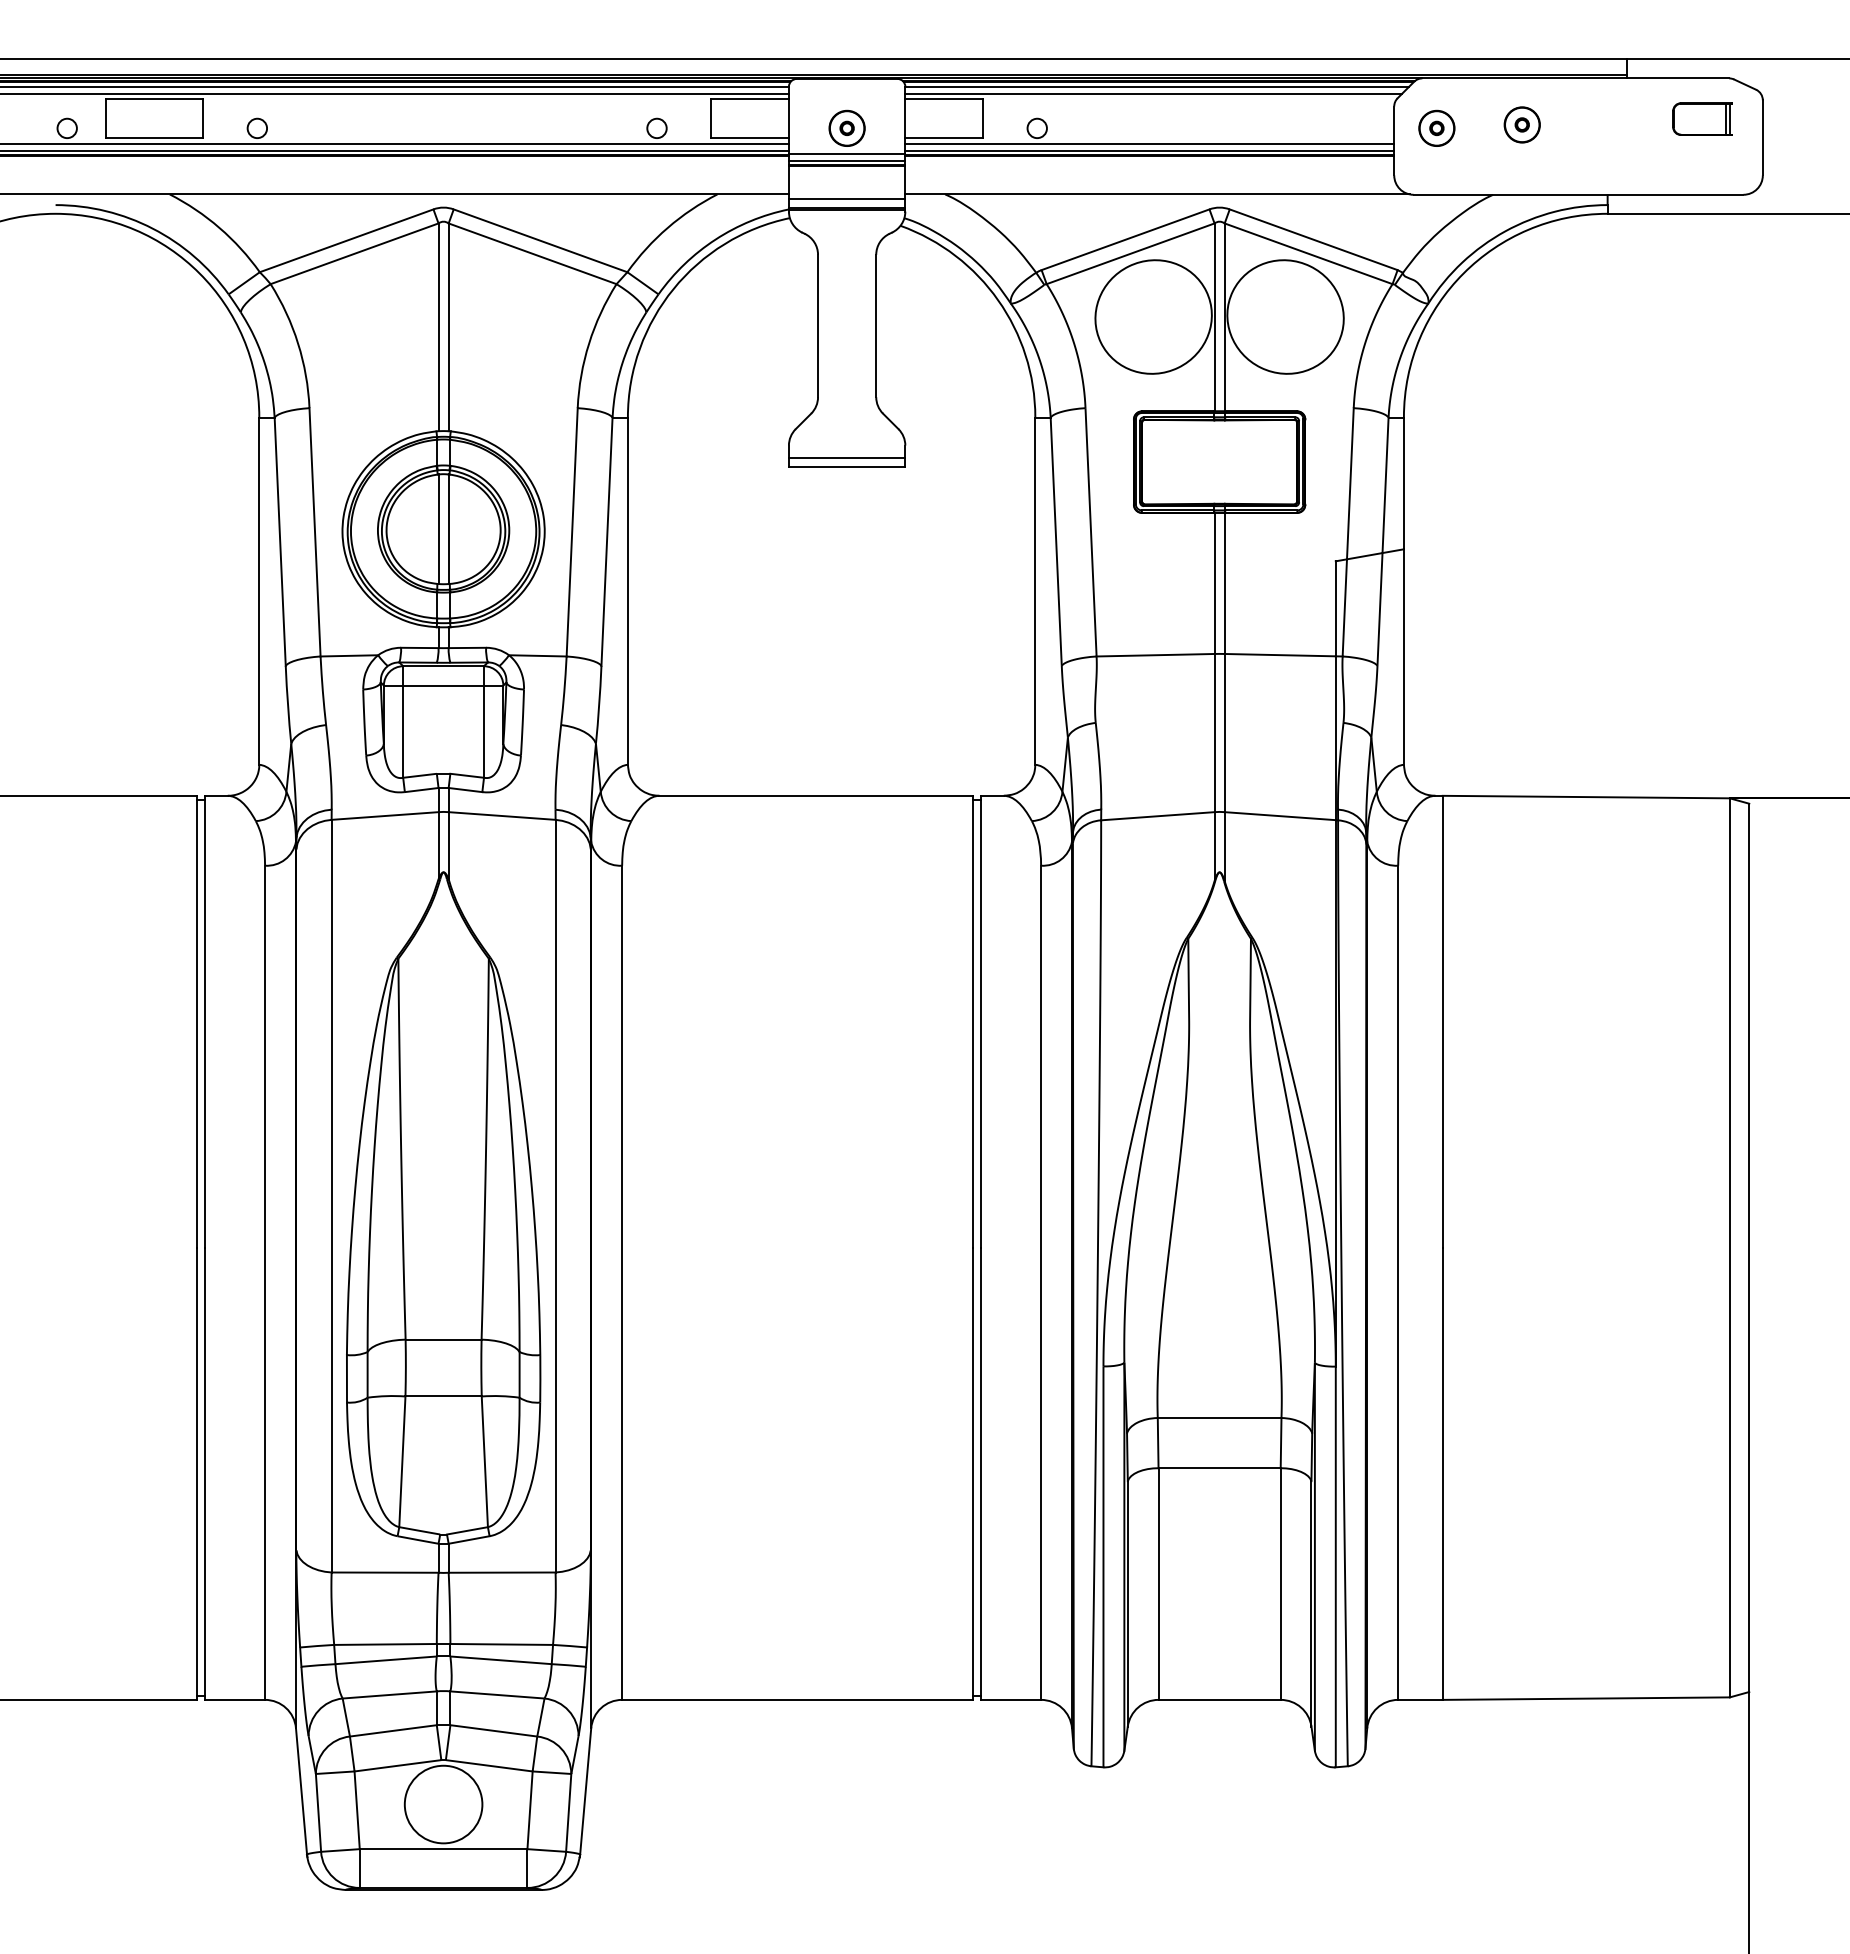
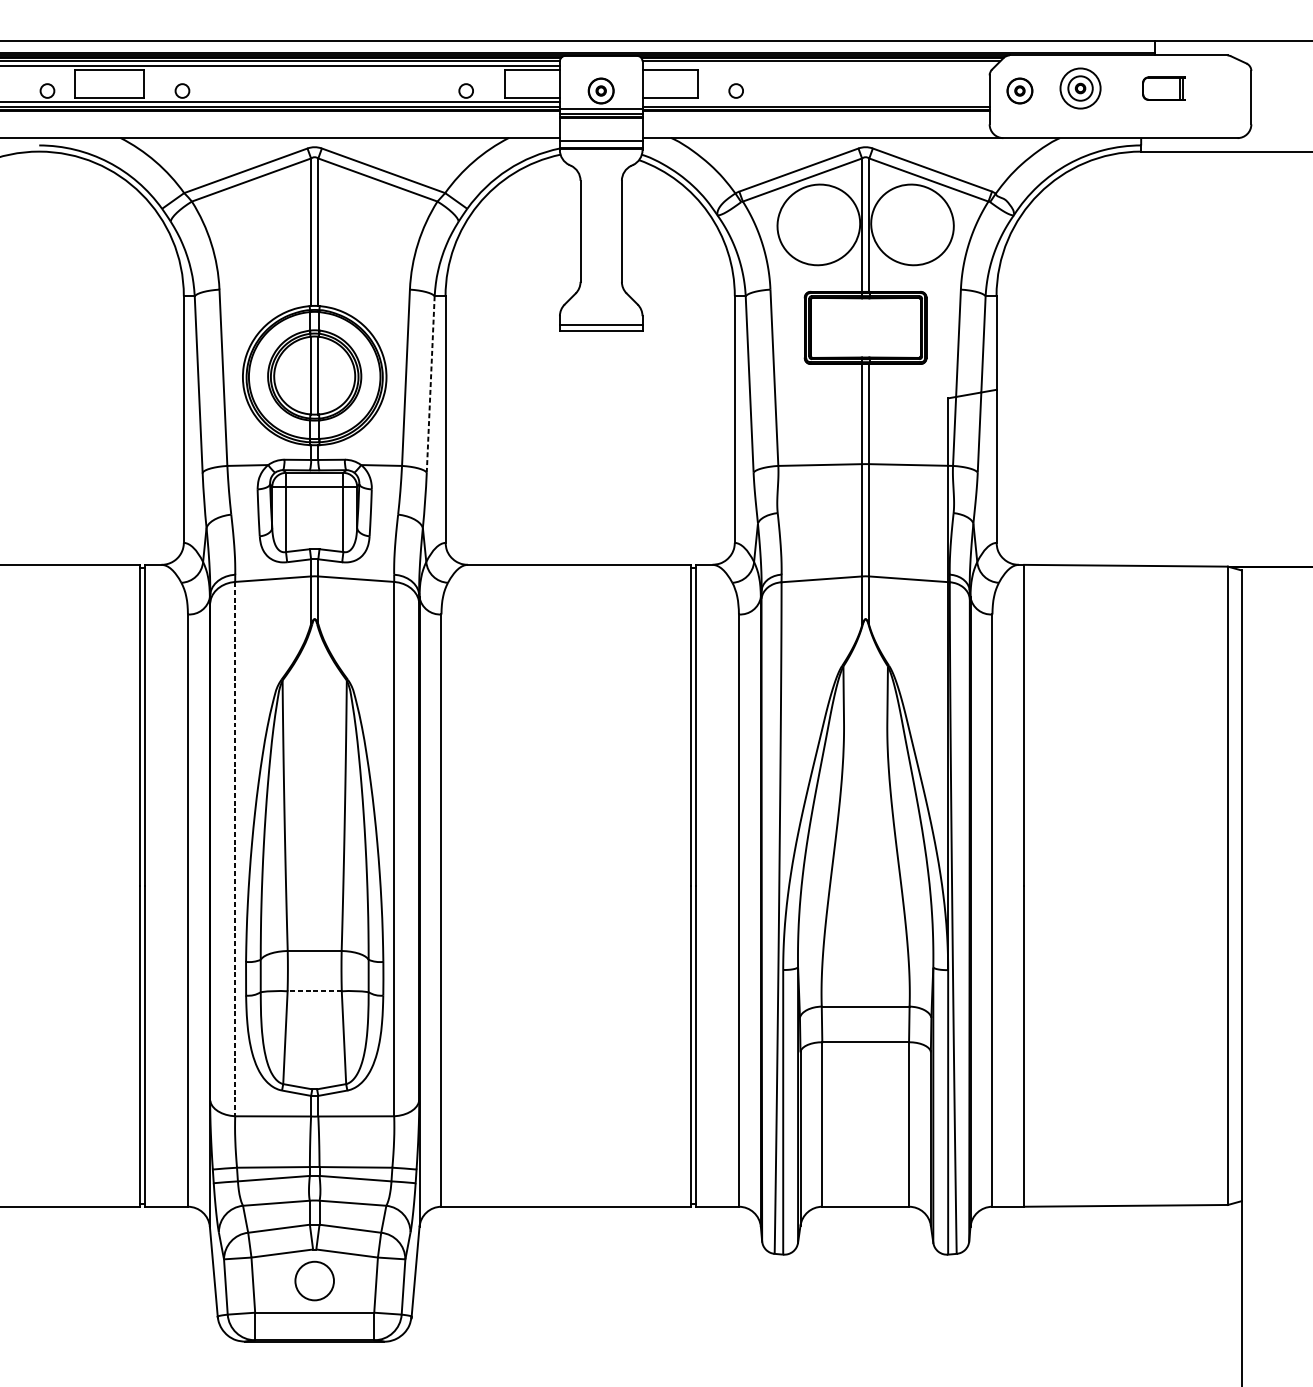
line: (1153, 93) -> (818, 66), removed
part: (1702, 118) -> (1163, 88), moved
circle: (1521, 124) -> (1080, 88), size x1.6
line: (1149, 143) -> (815, 101), removed
line: (606, 542) -> (430, 385), solid -> dashed
line: (331, 1196) -> (235, 849), solid -> dashed
line: (443, 1396) -> (314, 991), solid -> dashed
circle: (443, 1804) -> (314, 1281), size x0.7

